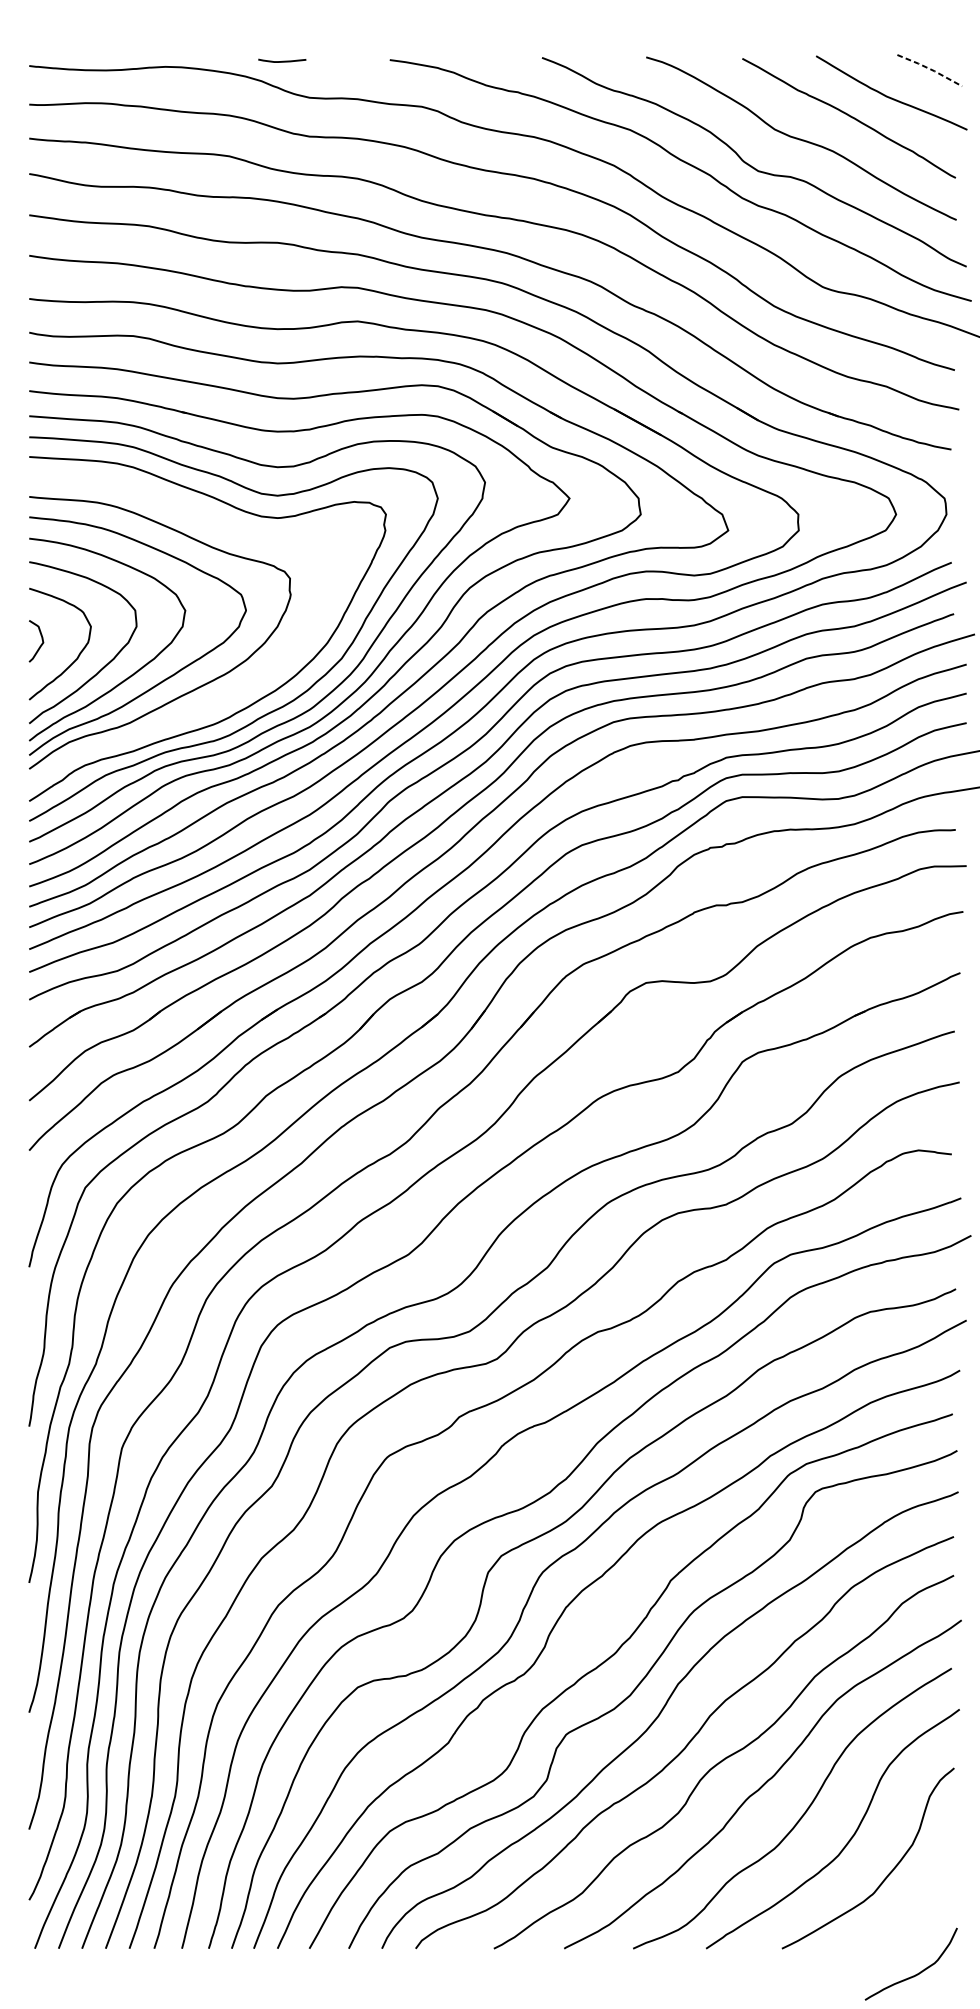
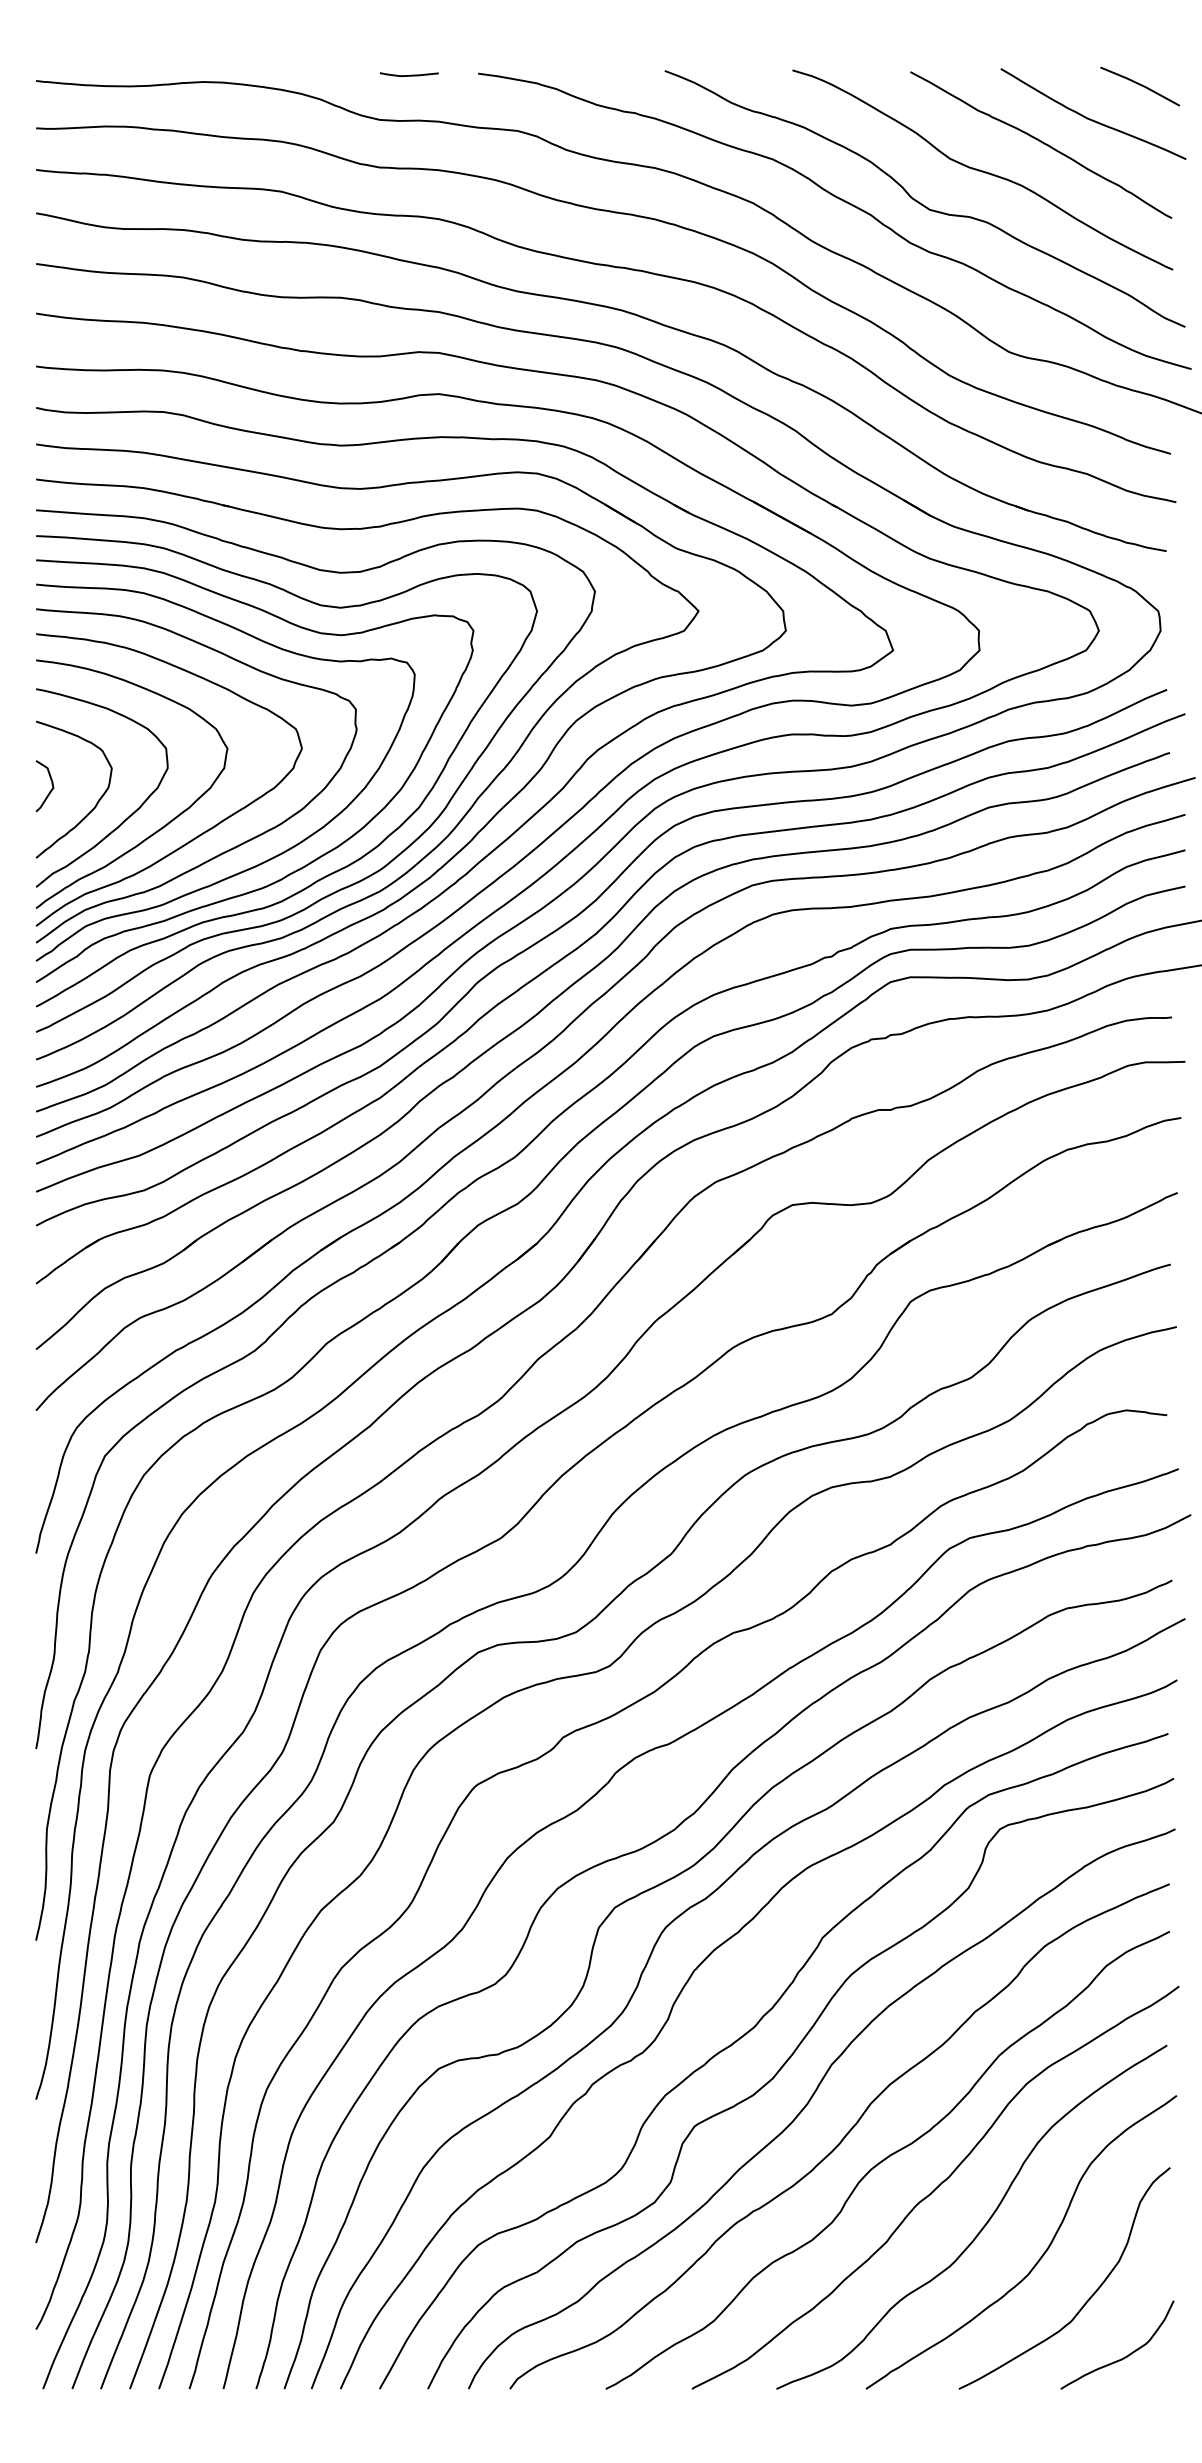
curve: (282, 60) -> (409, 74), moved
line: (930, 68) -> (1140, 84), dashed -> solid
curve: (219, 700) -> (269, 858), added
curve: (918, 1972) -> (1126, 2355), moved

